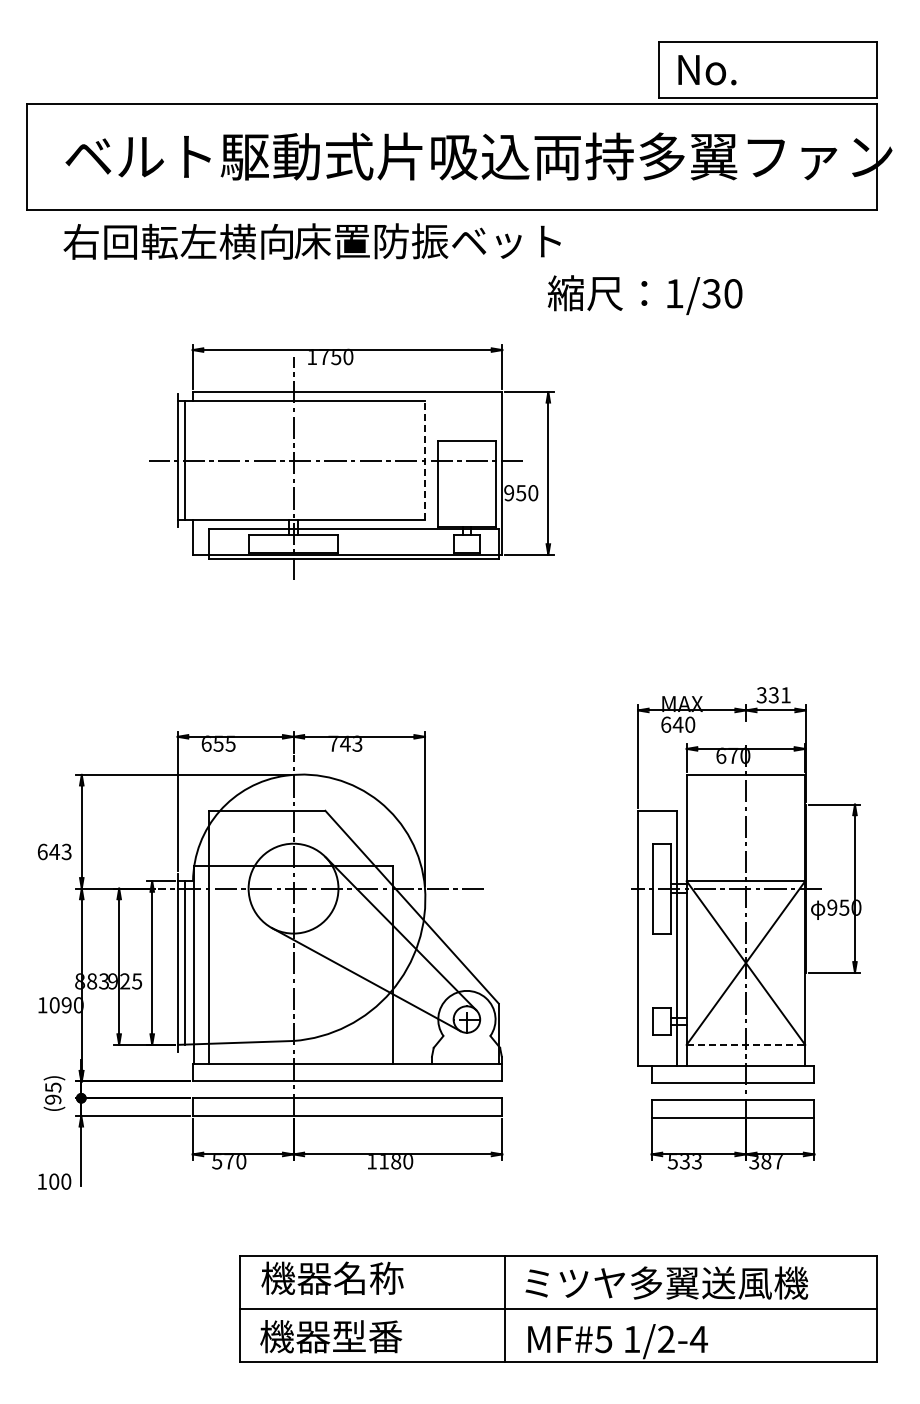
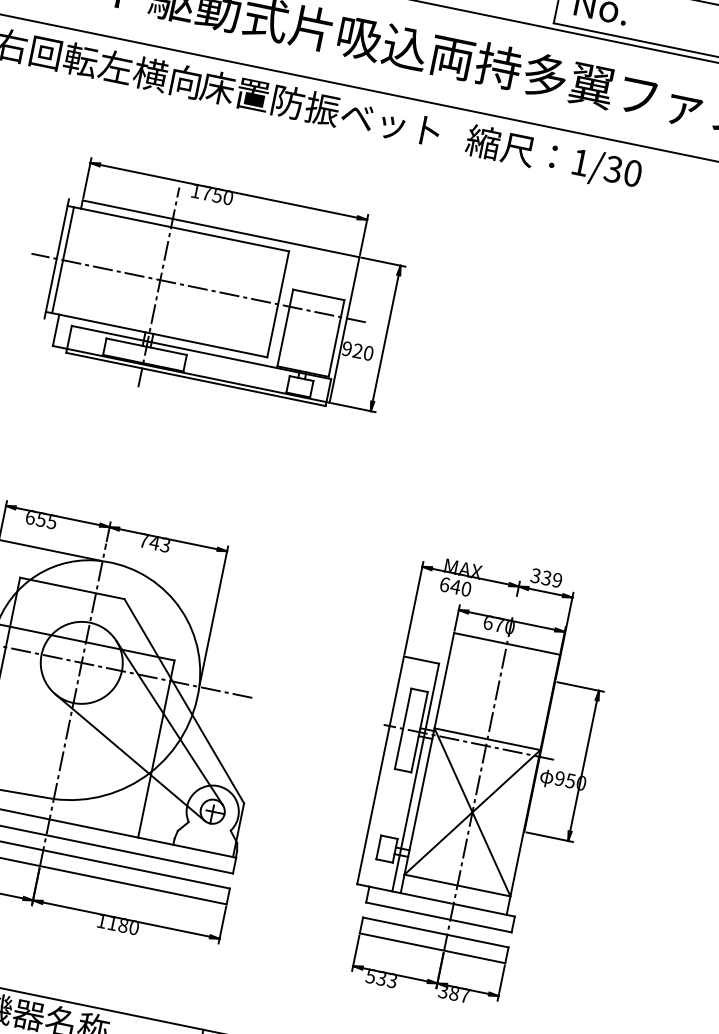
text: (644, 294) -> (553, 157), moved
line: (425, 460) -> (278, 304), dashed -> solid
text: (521, 493) -> (358, 351), 950 -> 920
text: (785, 695) -> (556, 580), 331 -> 339
line: (746, 1044) -> (458, 885), dashed -> solid

